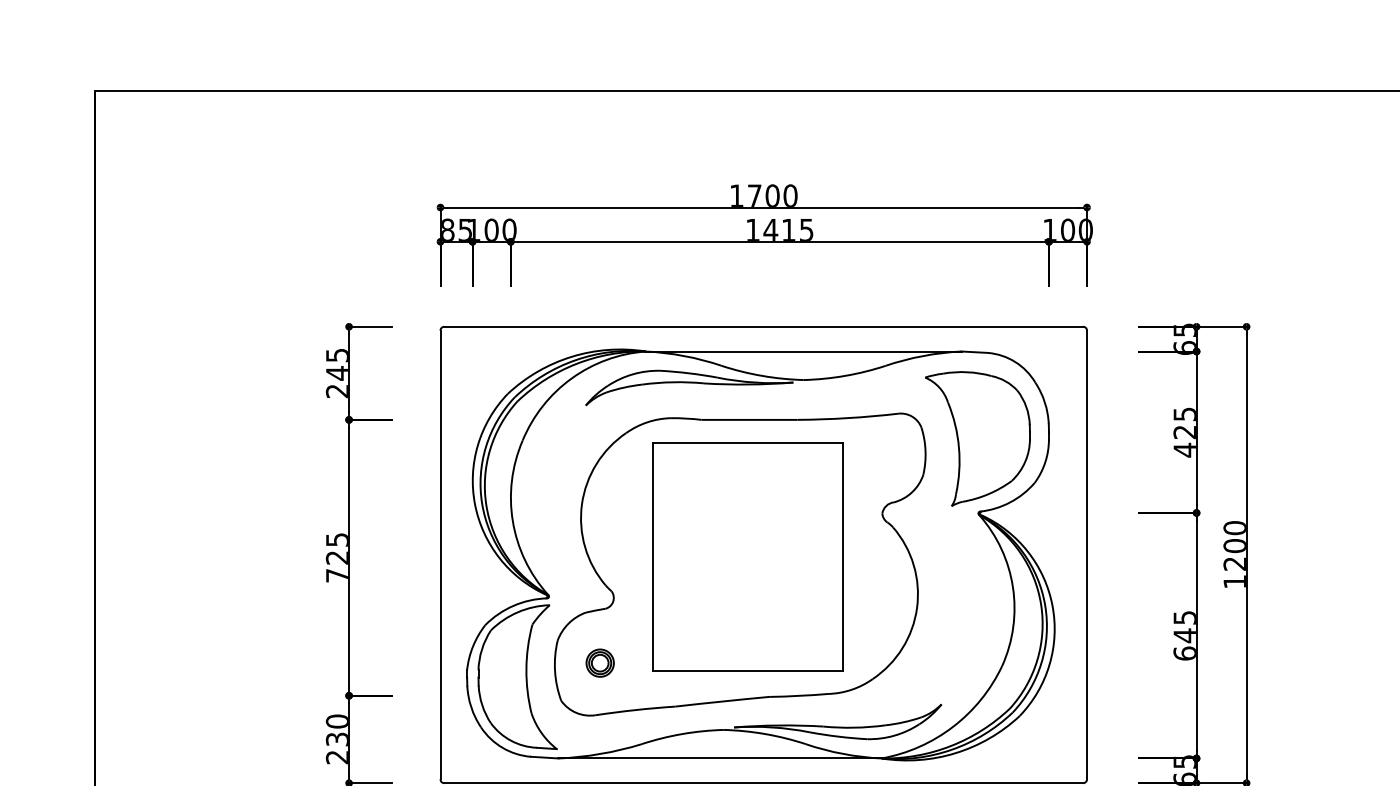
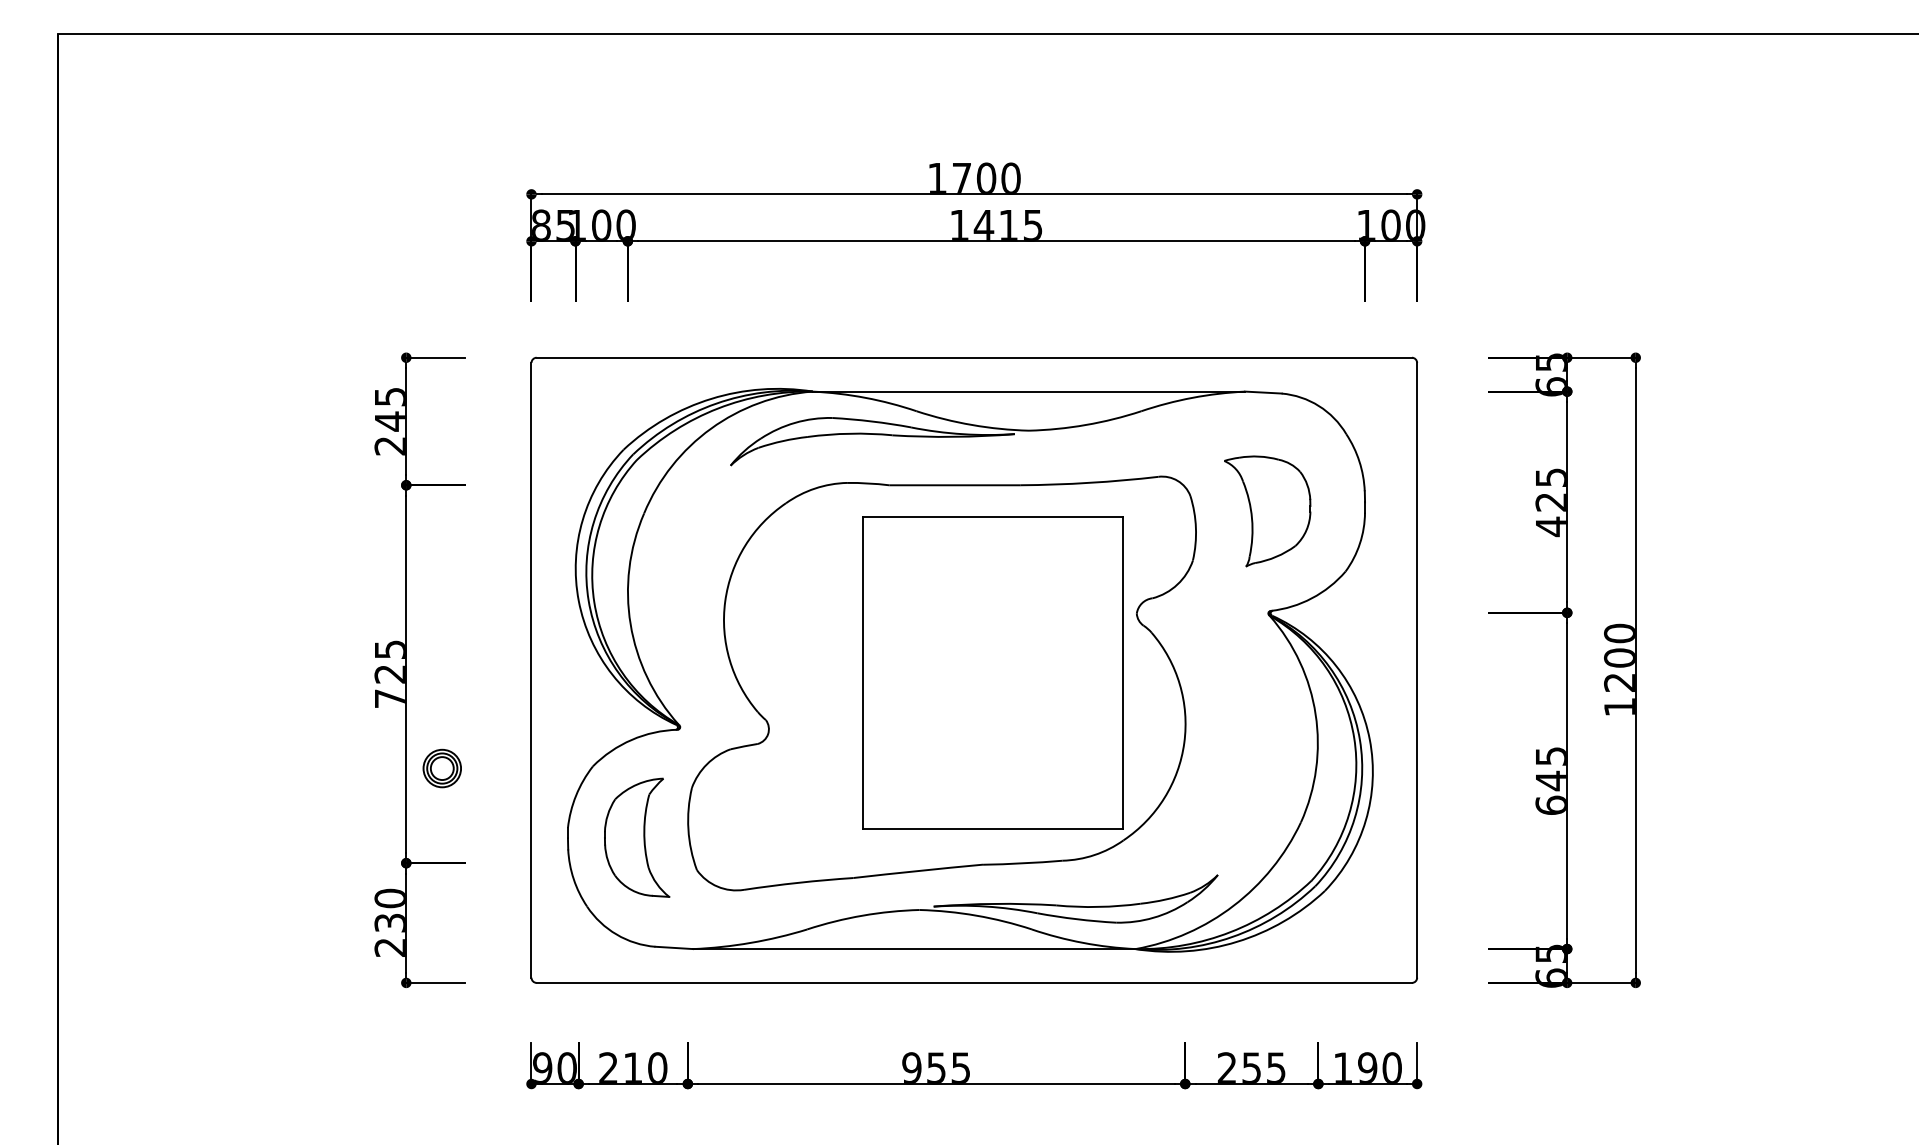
part: (977, 439) -> (1267, 511), size x0.6
part: (747, 556) -> (992, 672), moved
part: (599, 663) -> (441, 768), moved
part: (517, 677) -> (636, 837), size x0.6

